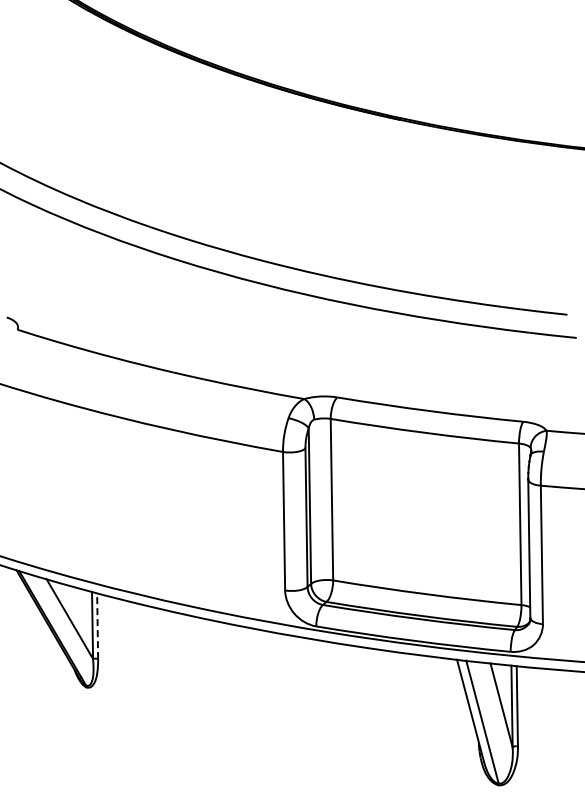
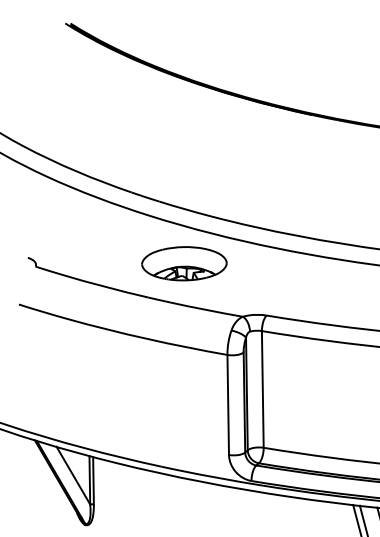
part: (223, 325) -> (184, 263), added
line: (97, 626) -> (93, 481), dashed -> solid

